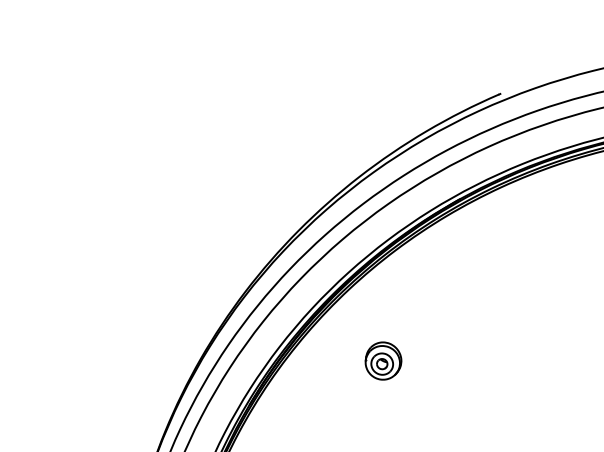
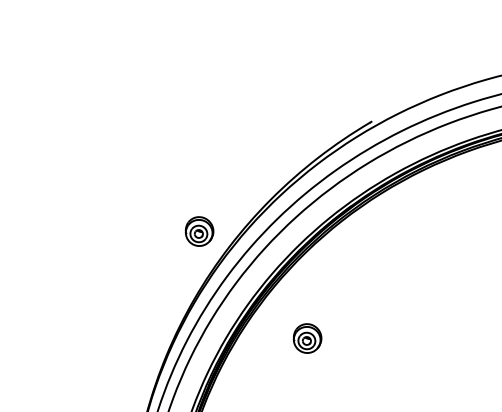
part: (262, 206) -> (199, 231), added

